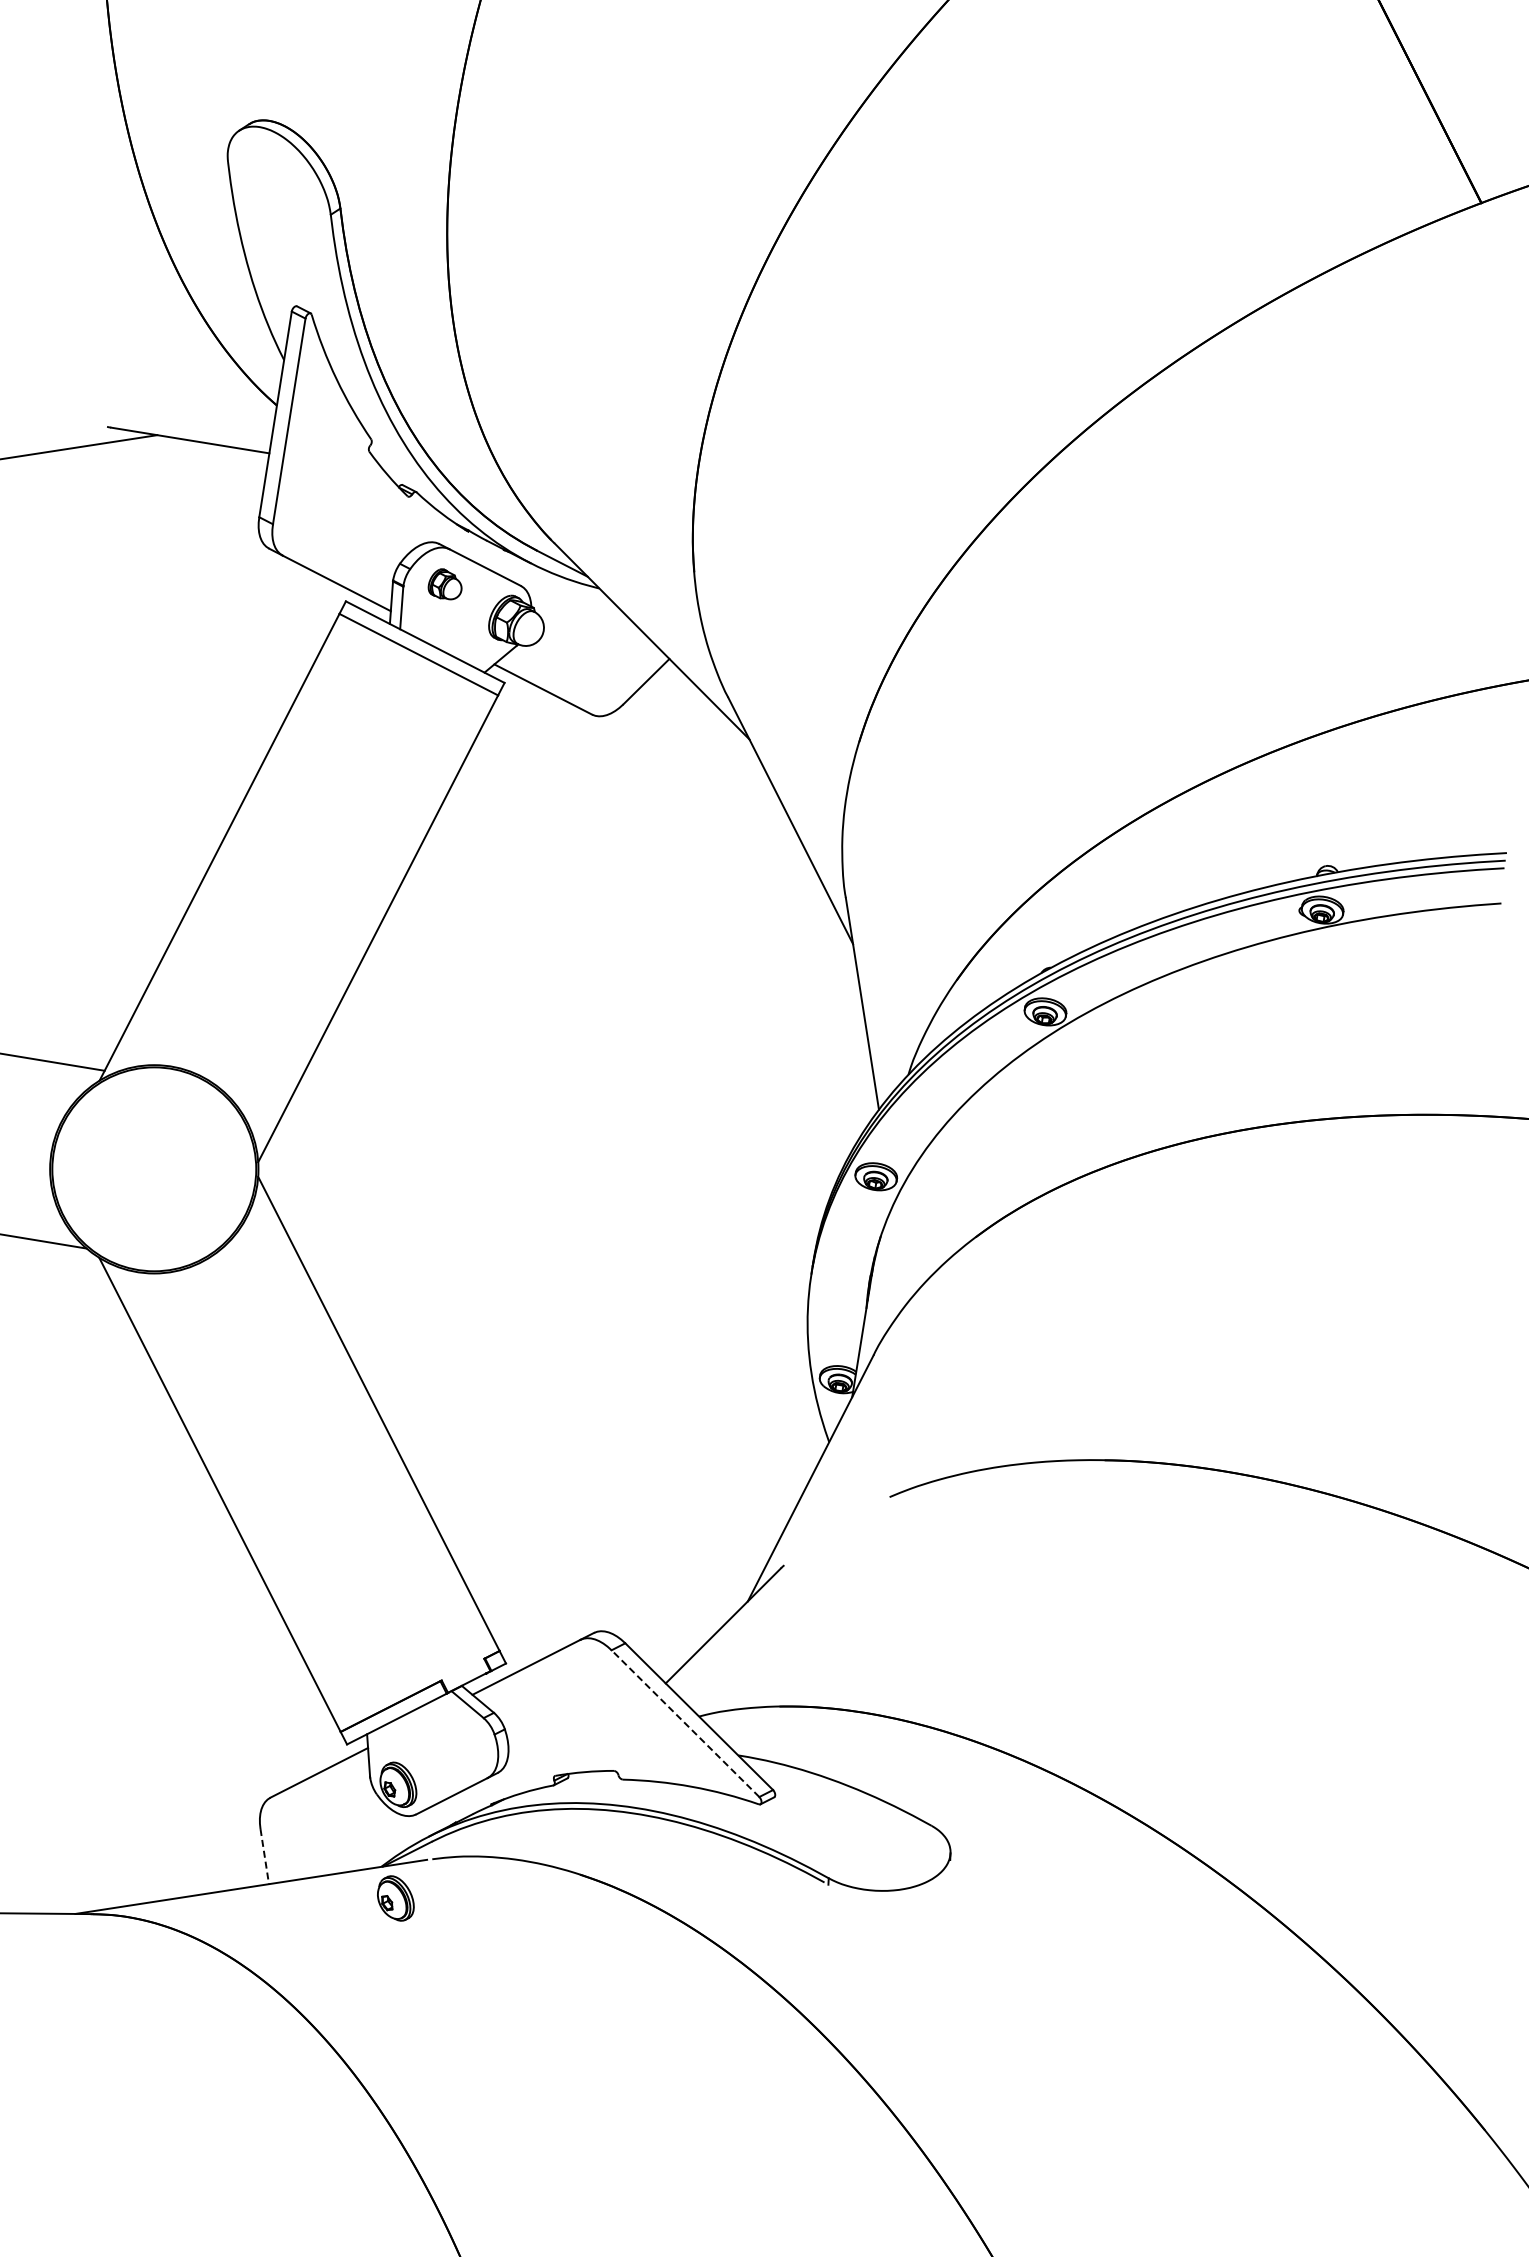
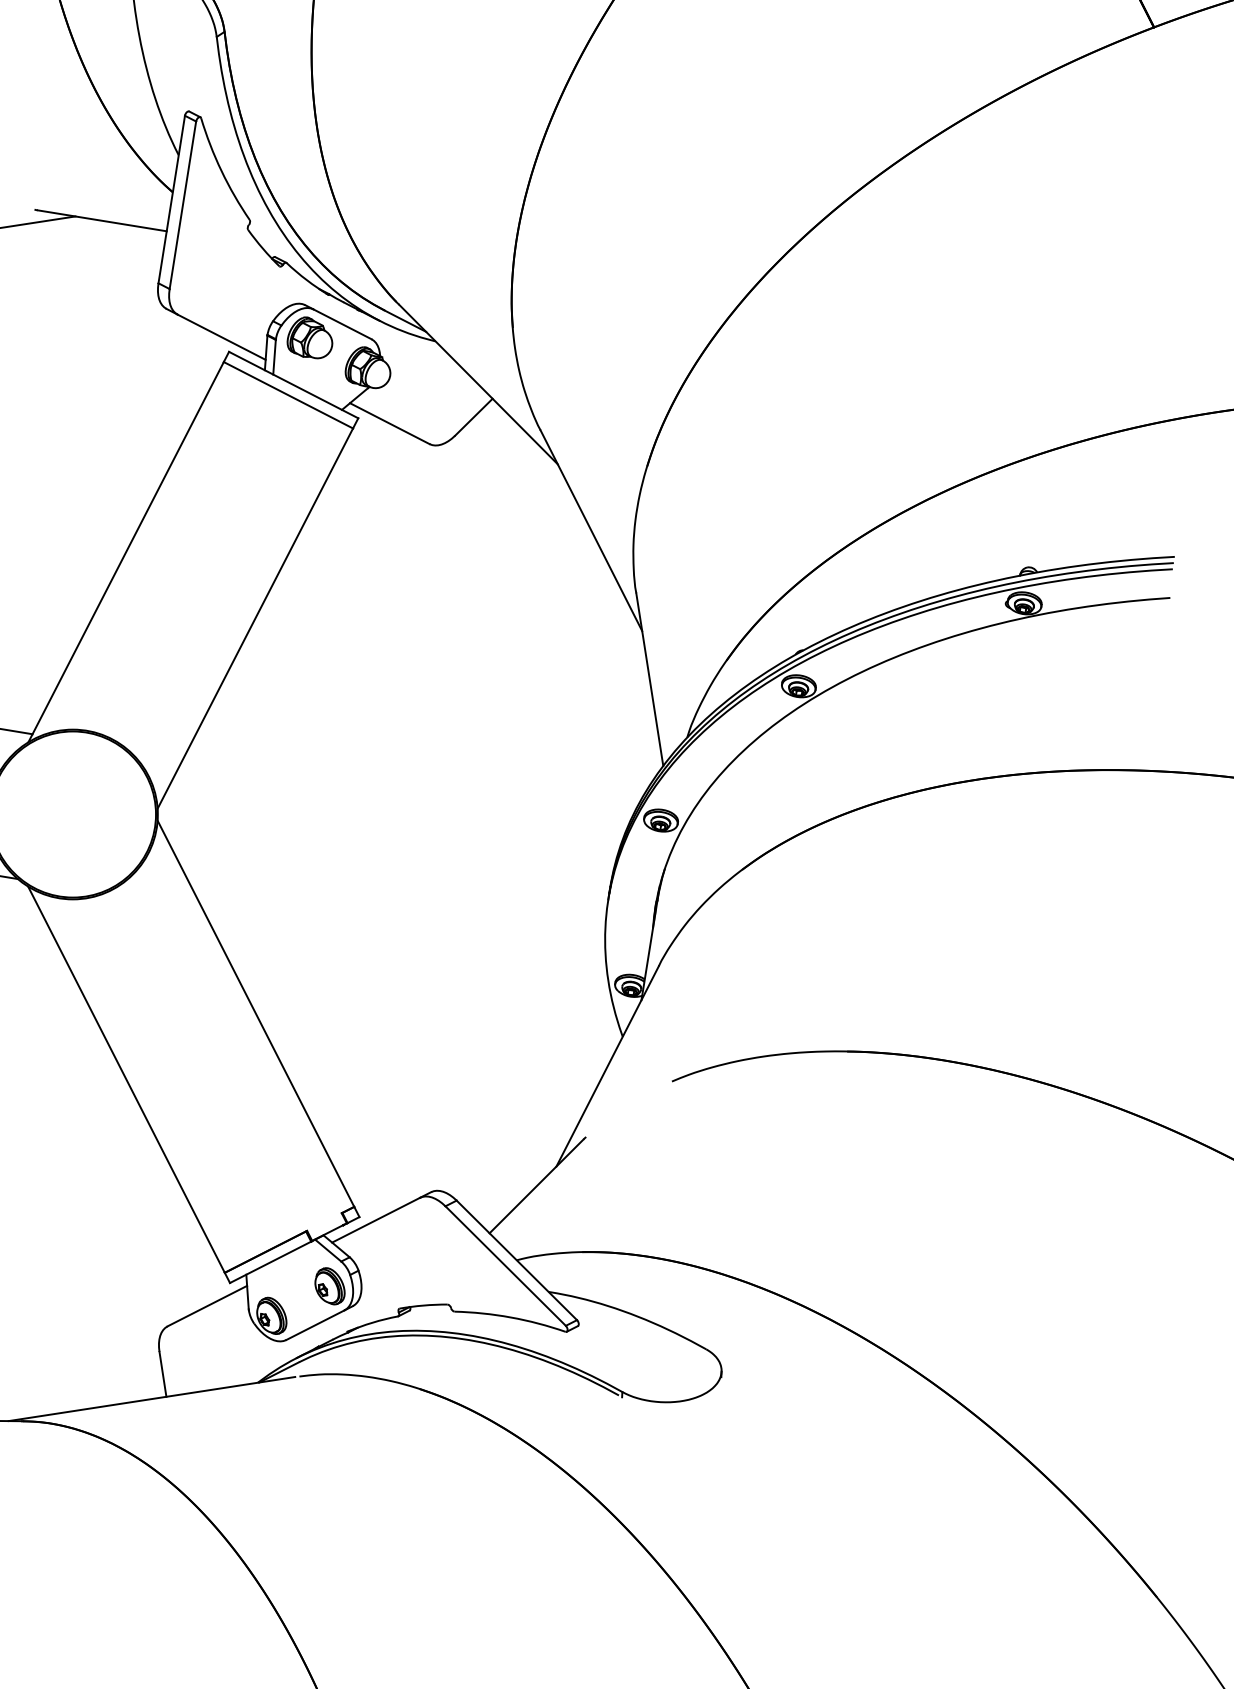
part: (444, 584) -> (309, 338), size x1.67
line: (685, 1723) -> (505, 1265), dashed -> solid
line: (264, 1856) -> (162, 1374), dashed -> solid
part: (395, 1898) -> (329, 1286), moved

